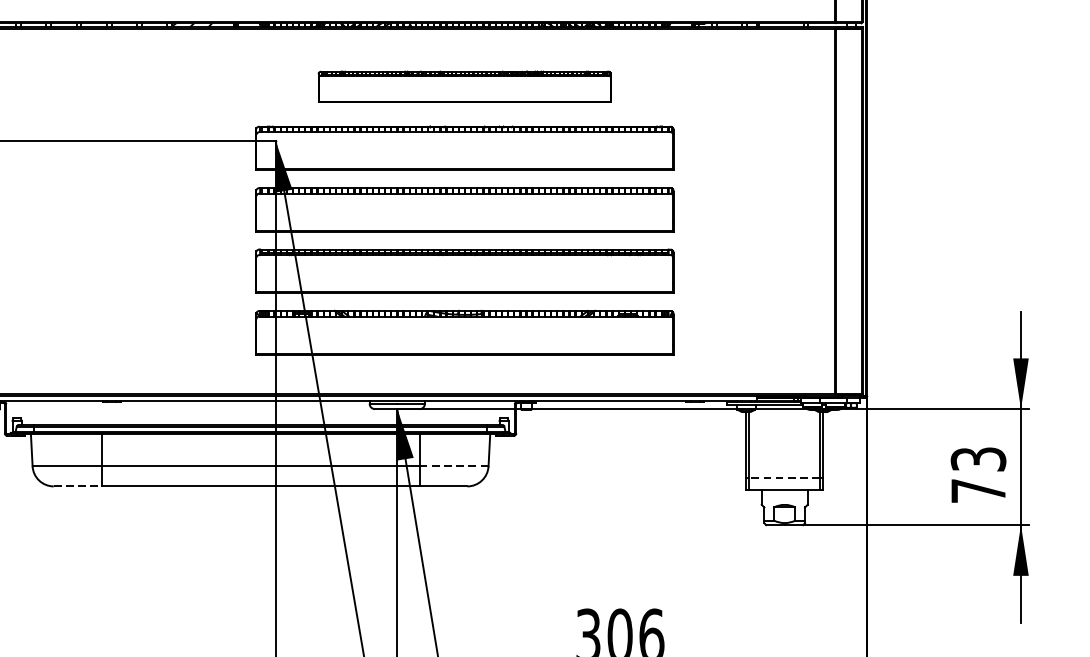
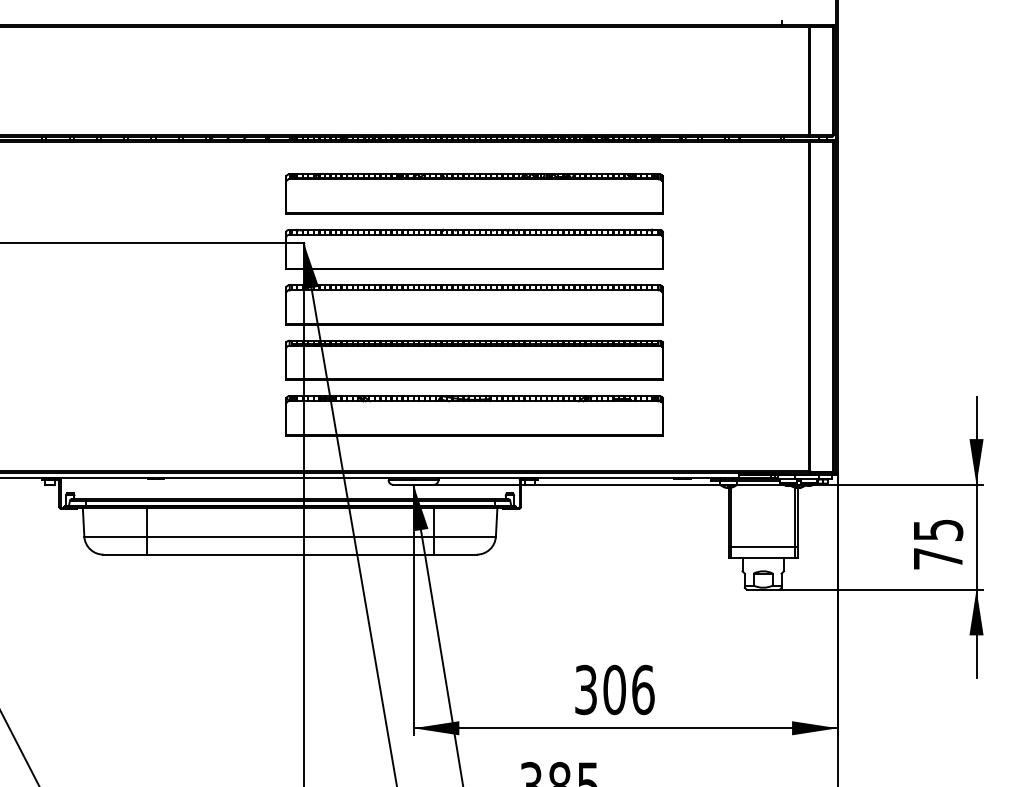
part: (464, 86) -> (474, 193), size x1.43
text: (977, 458) -> (937, 529), 73 -> 75
line: (454, 466) -> (465, 536), dashed -> solid
line: (784, 477) -> (763, 546), dashed -> solid
line: (78, 486) -> (125, 554), dashed -> solid

